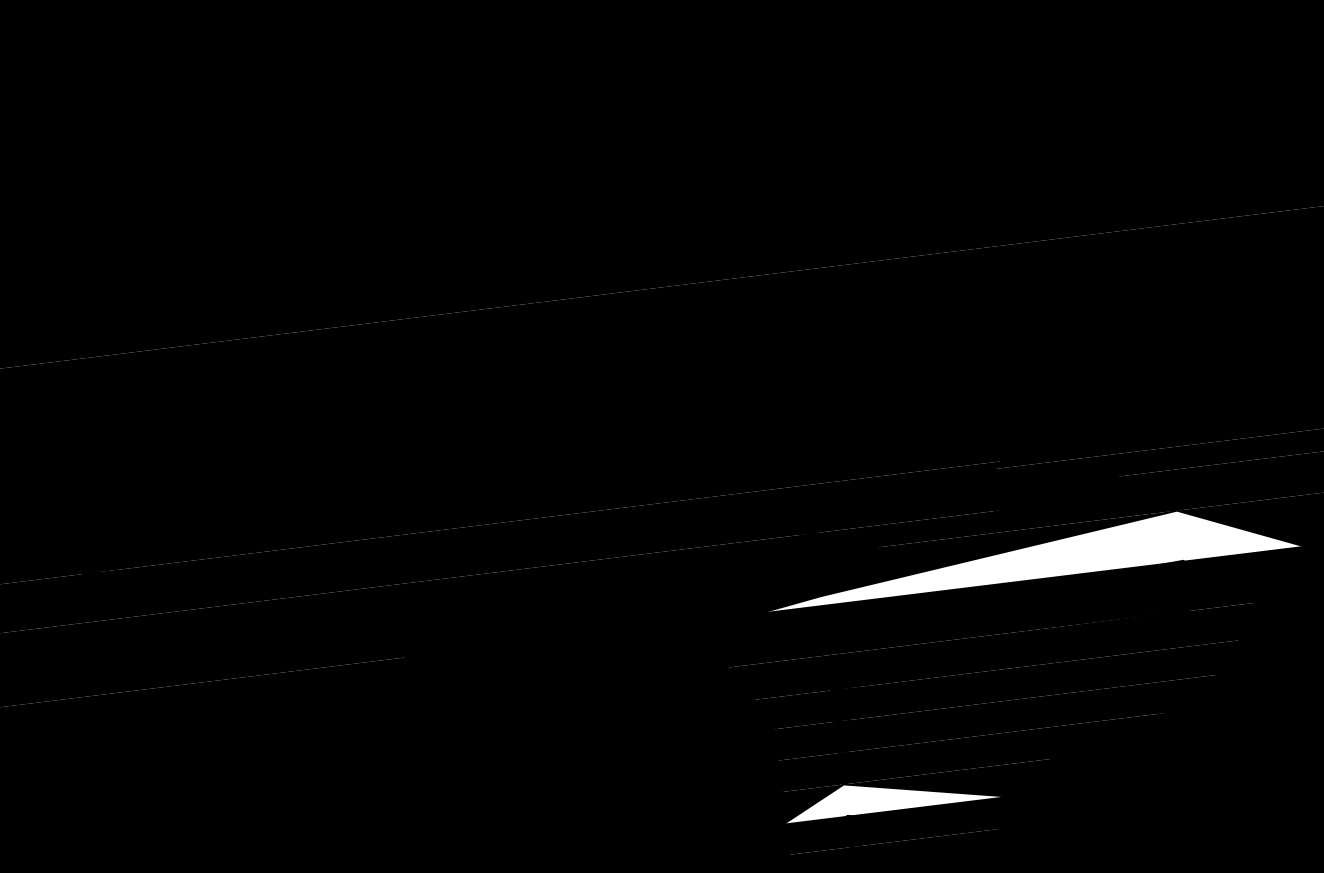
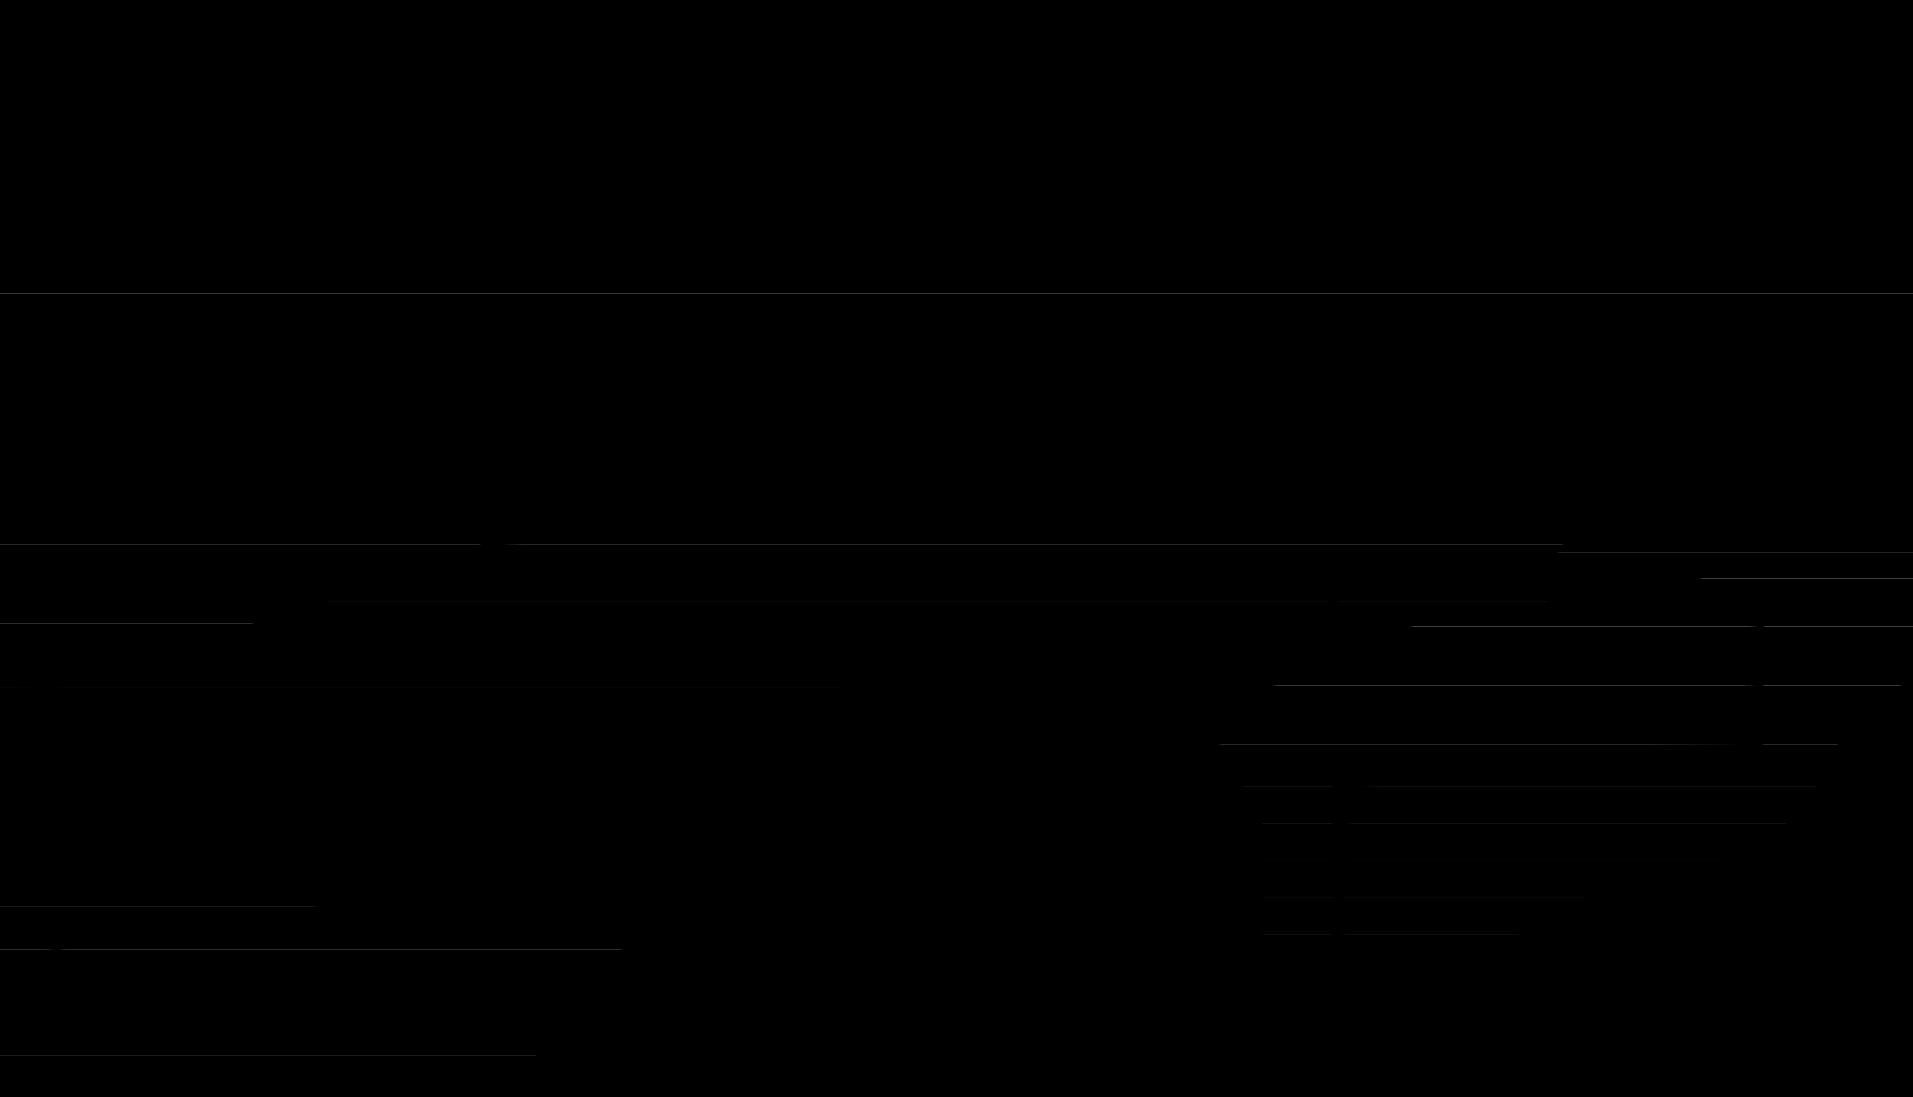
fill: (1029, 553) -> (1584, 655), added
fill: (893, 794) -> (1391, 915), added

